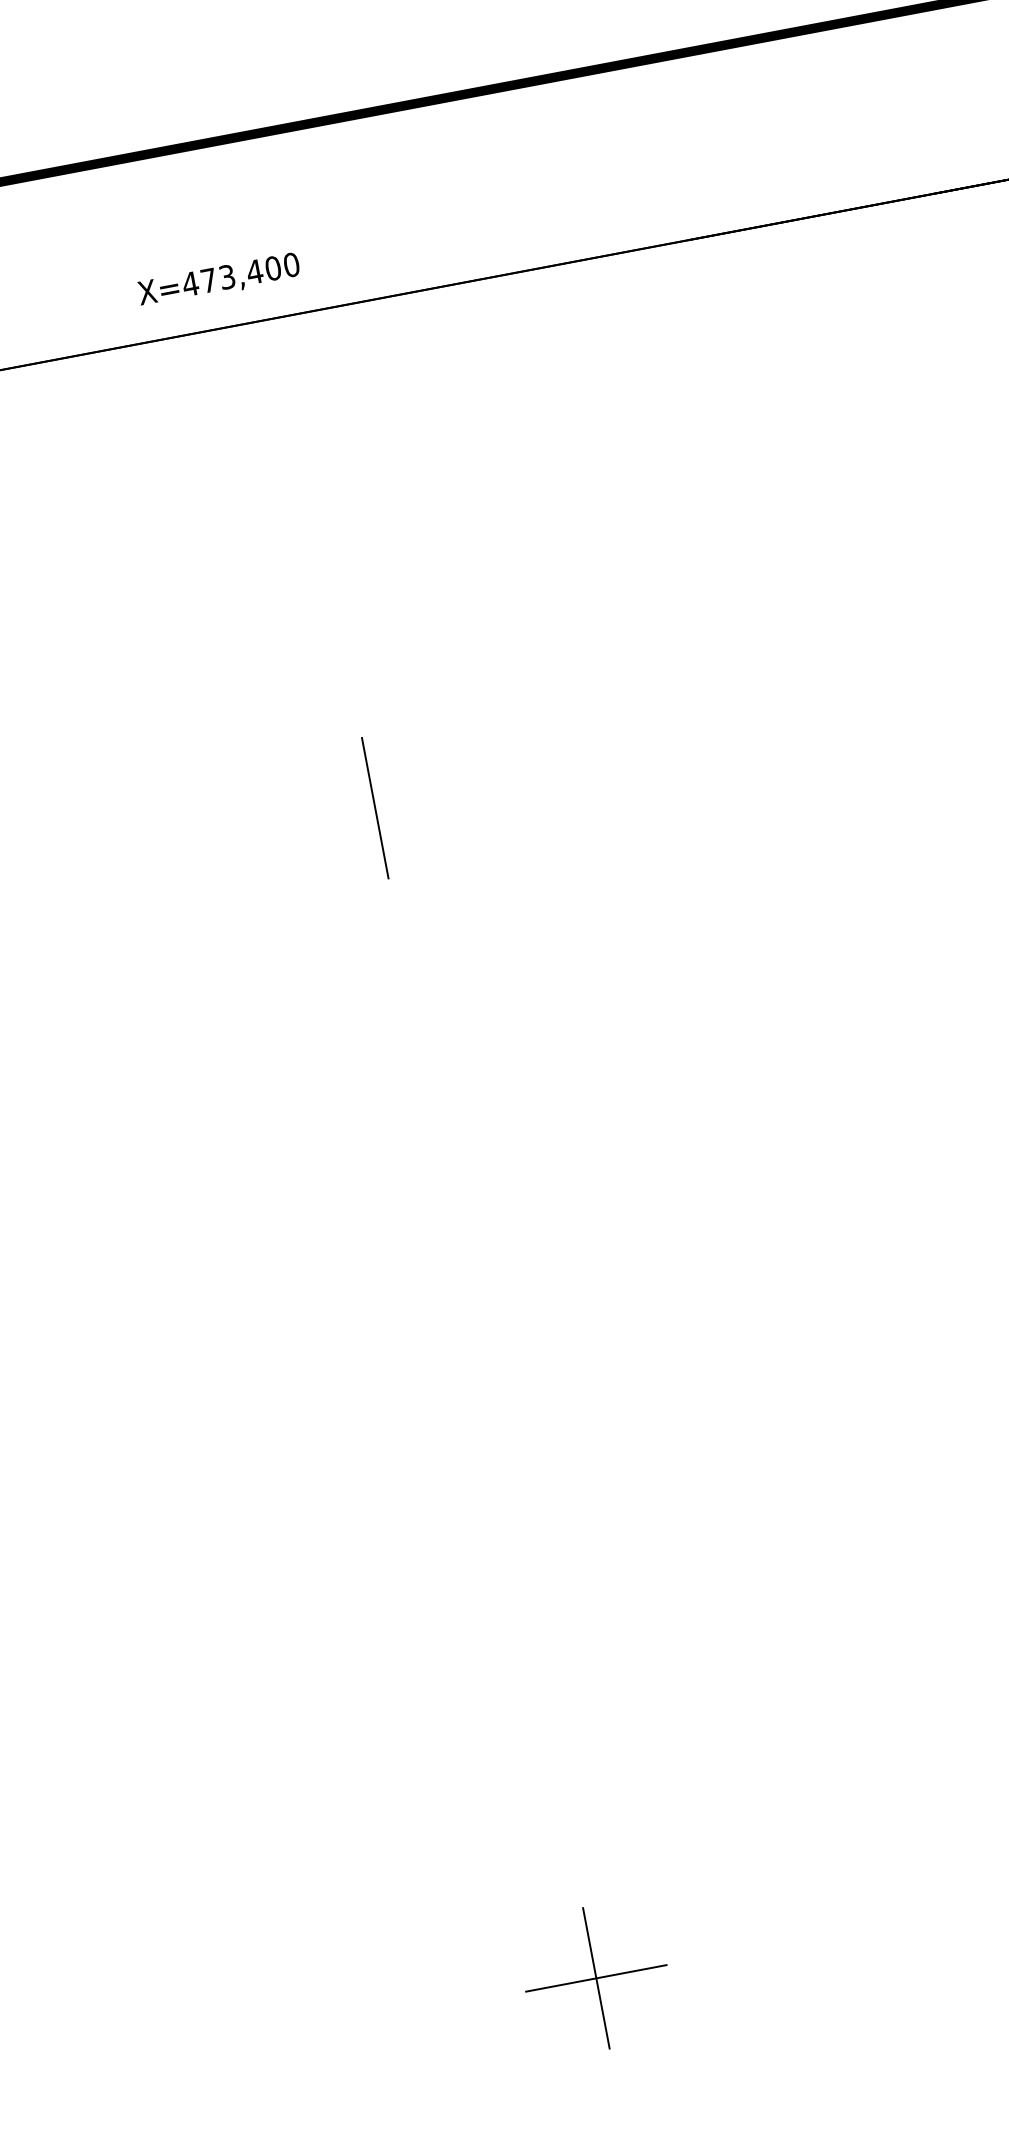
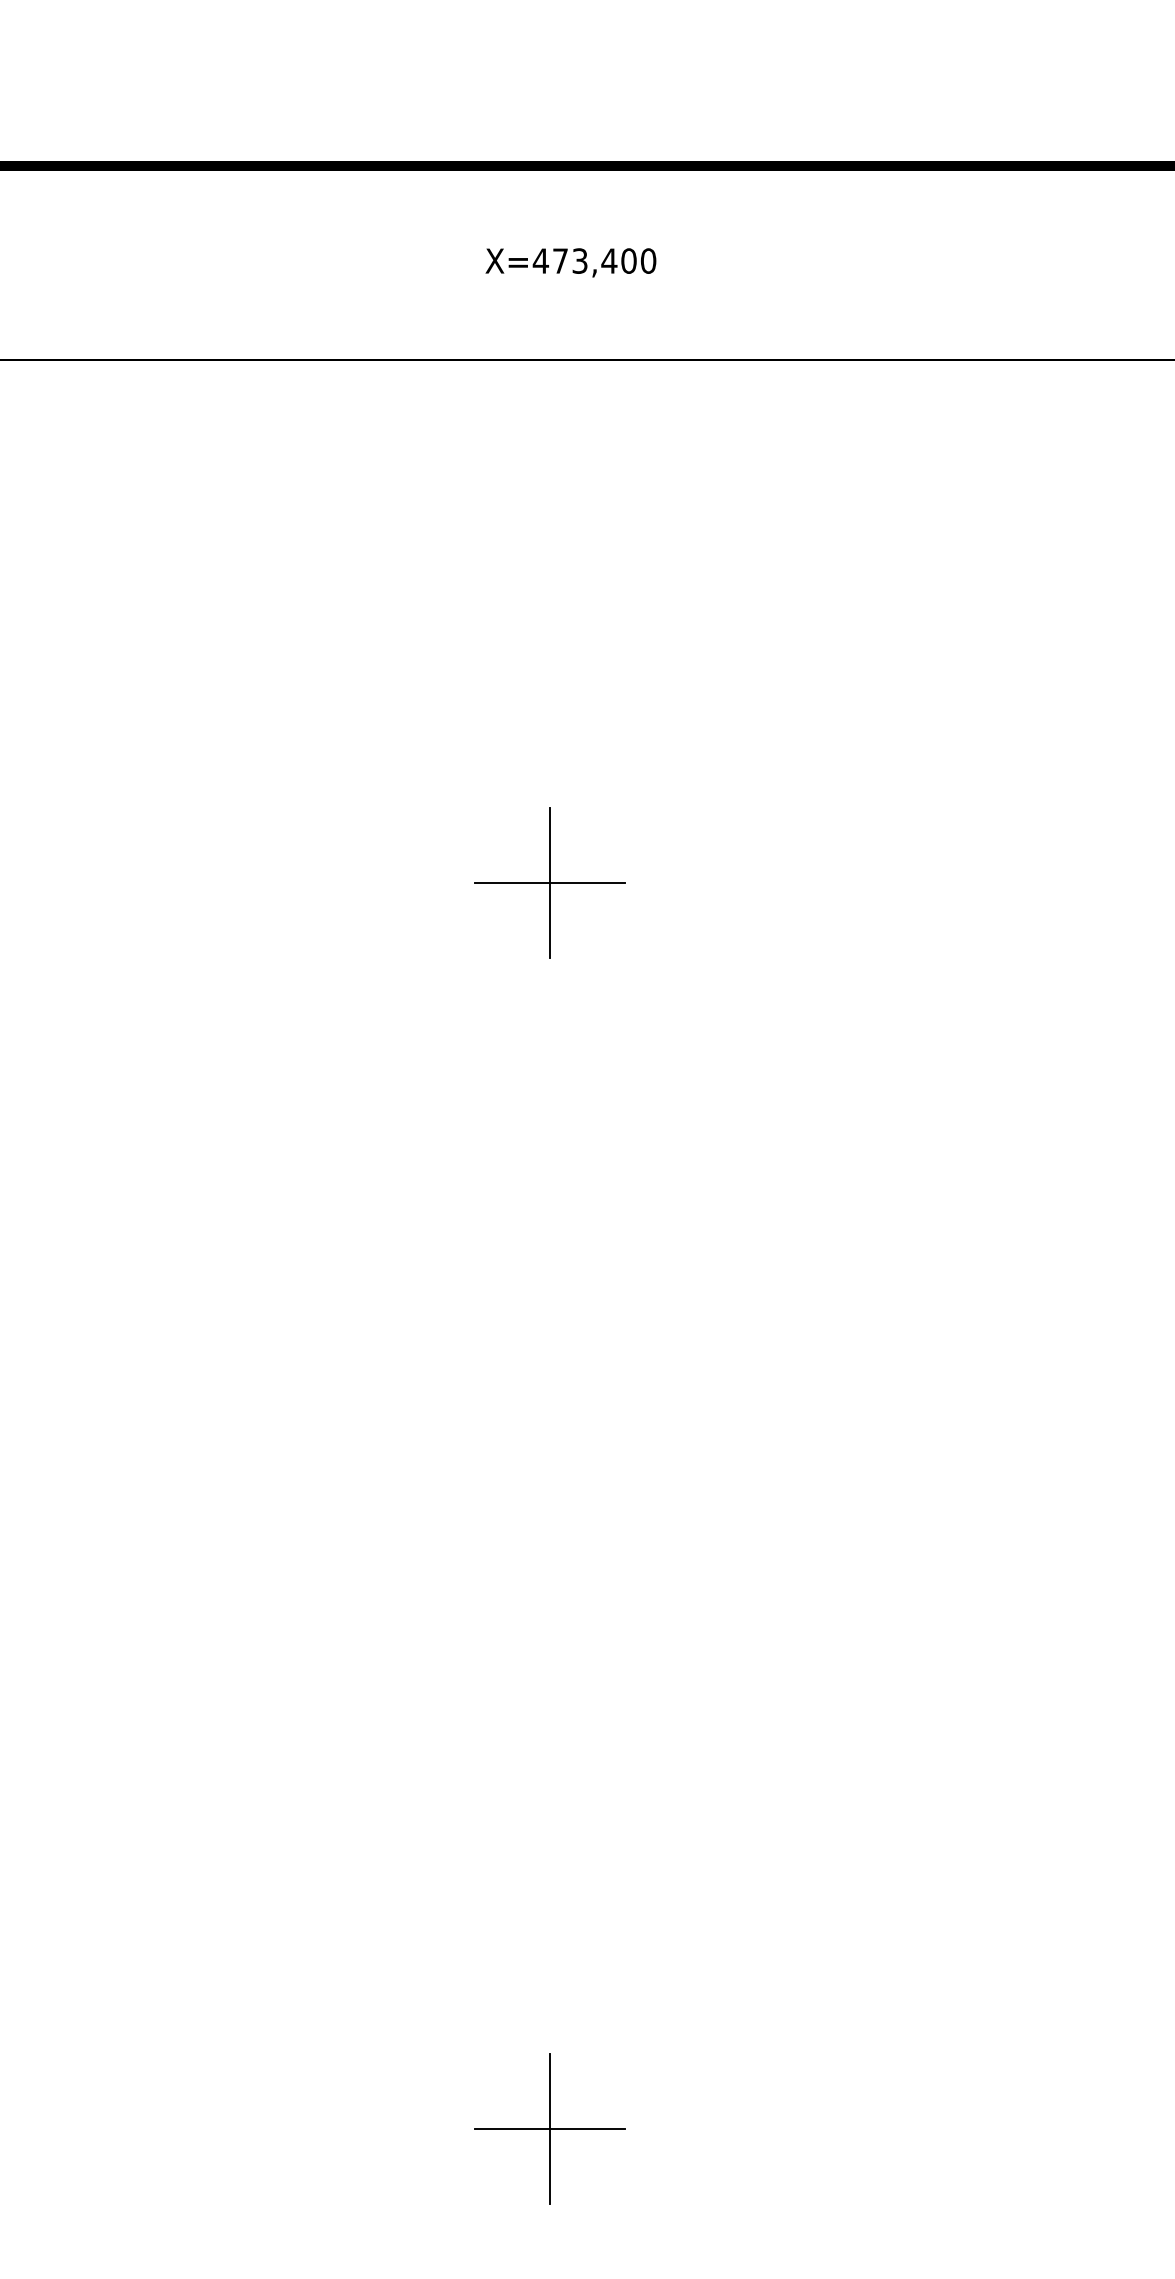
text: (218, 280) -> (570, 262), moved
line: (374, 807) -> (549, 882), added

